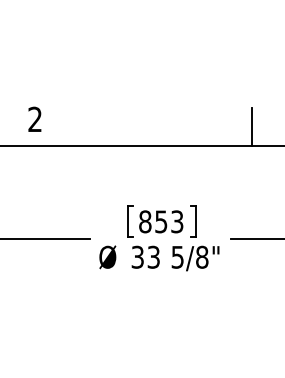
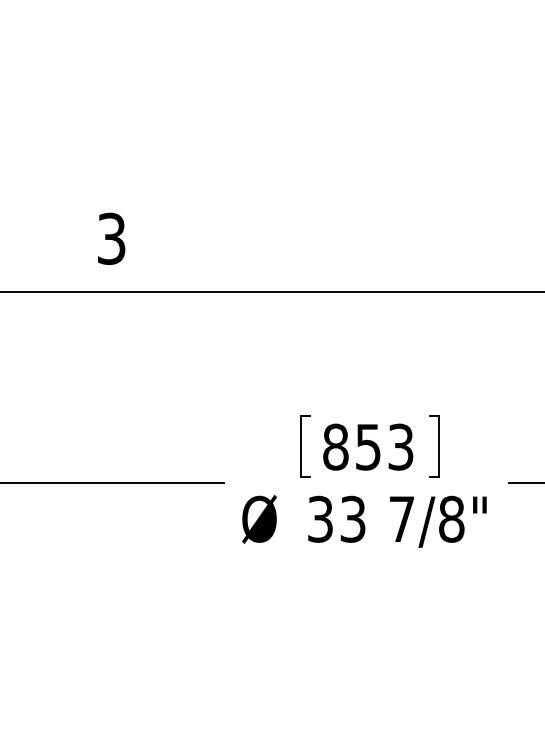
text: (34, 119) -> (110, 238), 2 -> 3
text: (177, 257) -> (401, 519), 5/8" -> 7/8"

